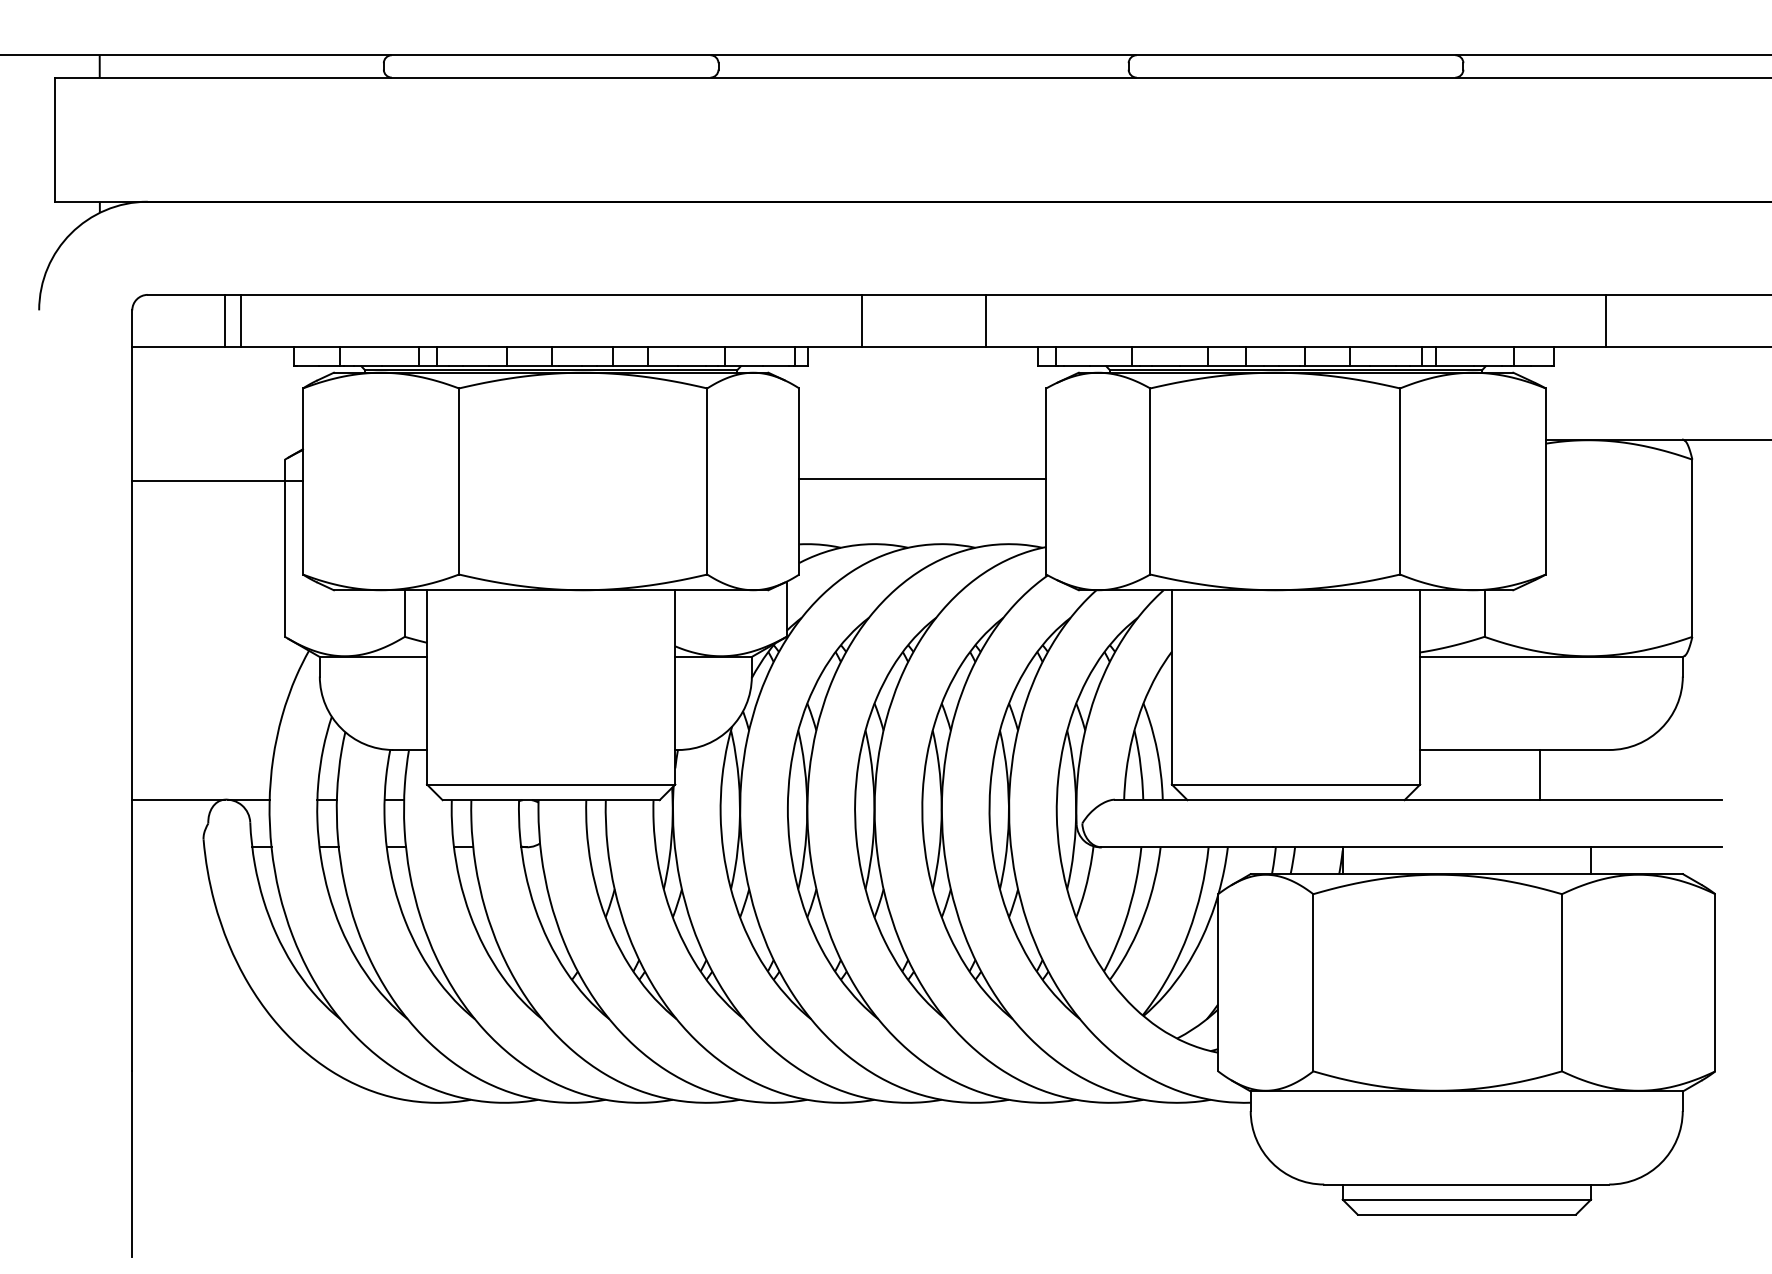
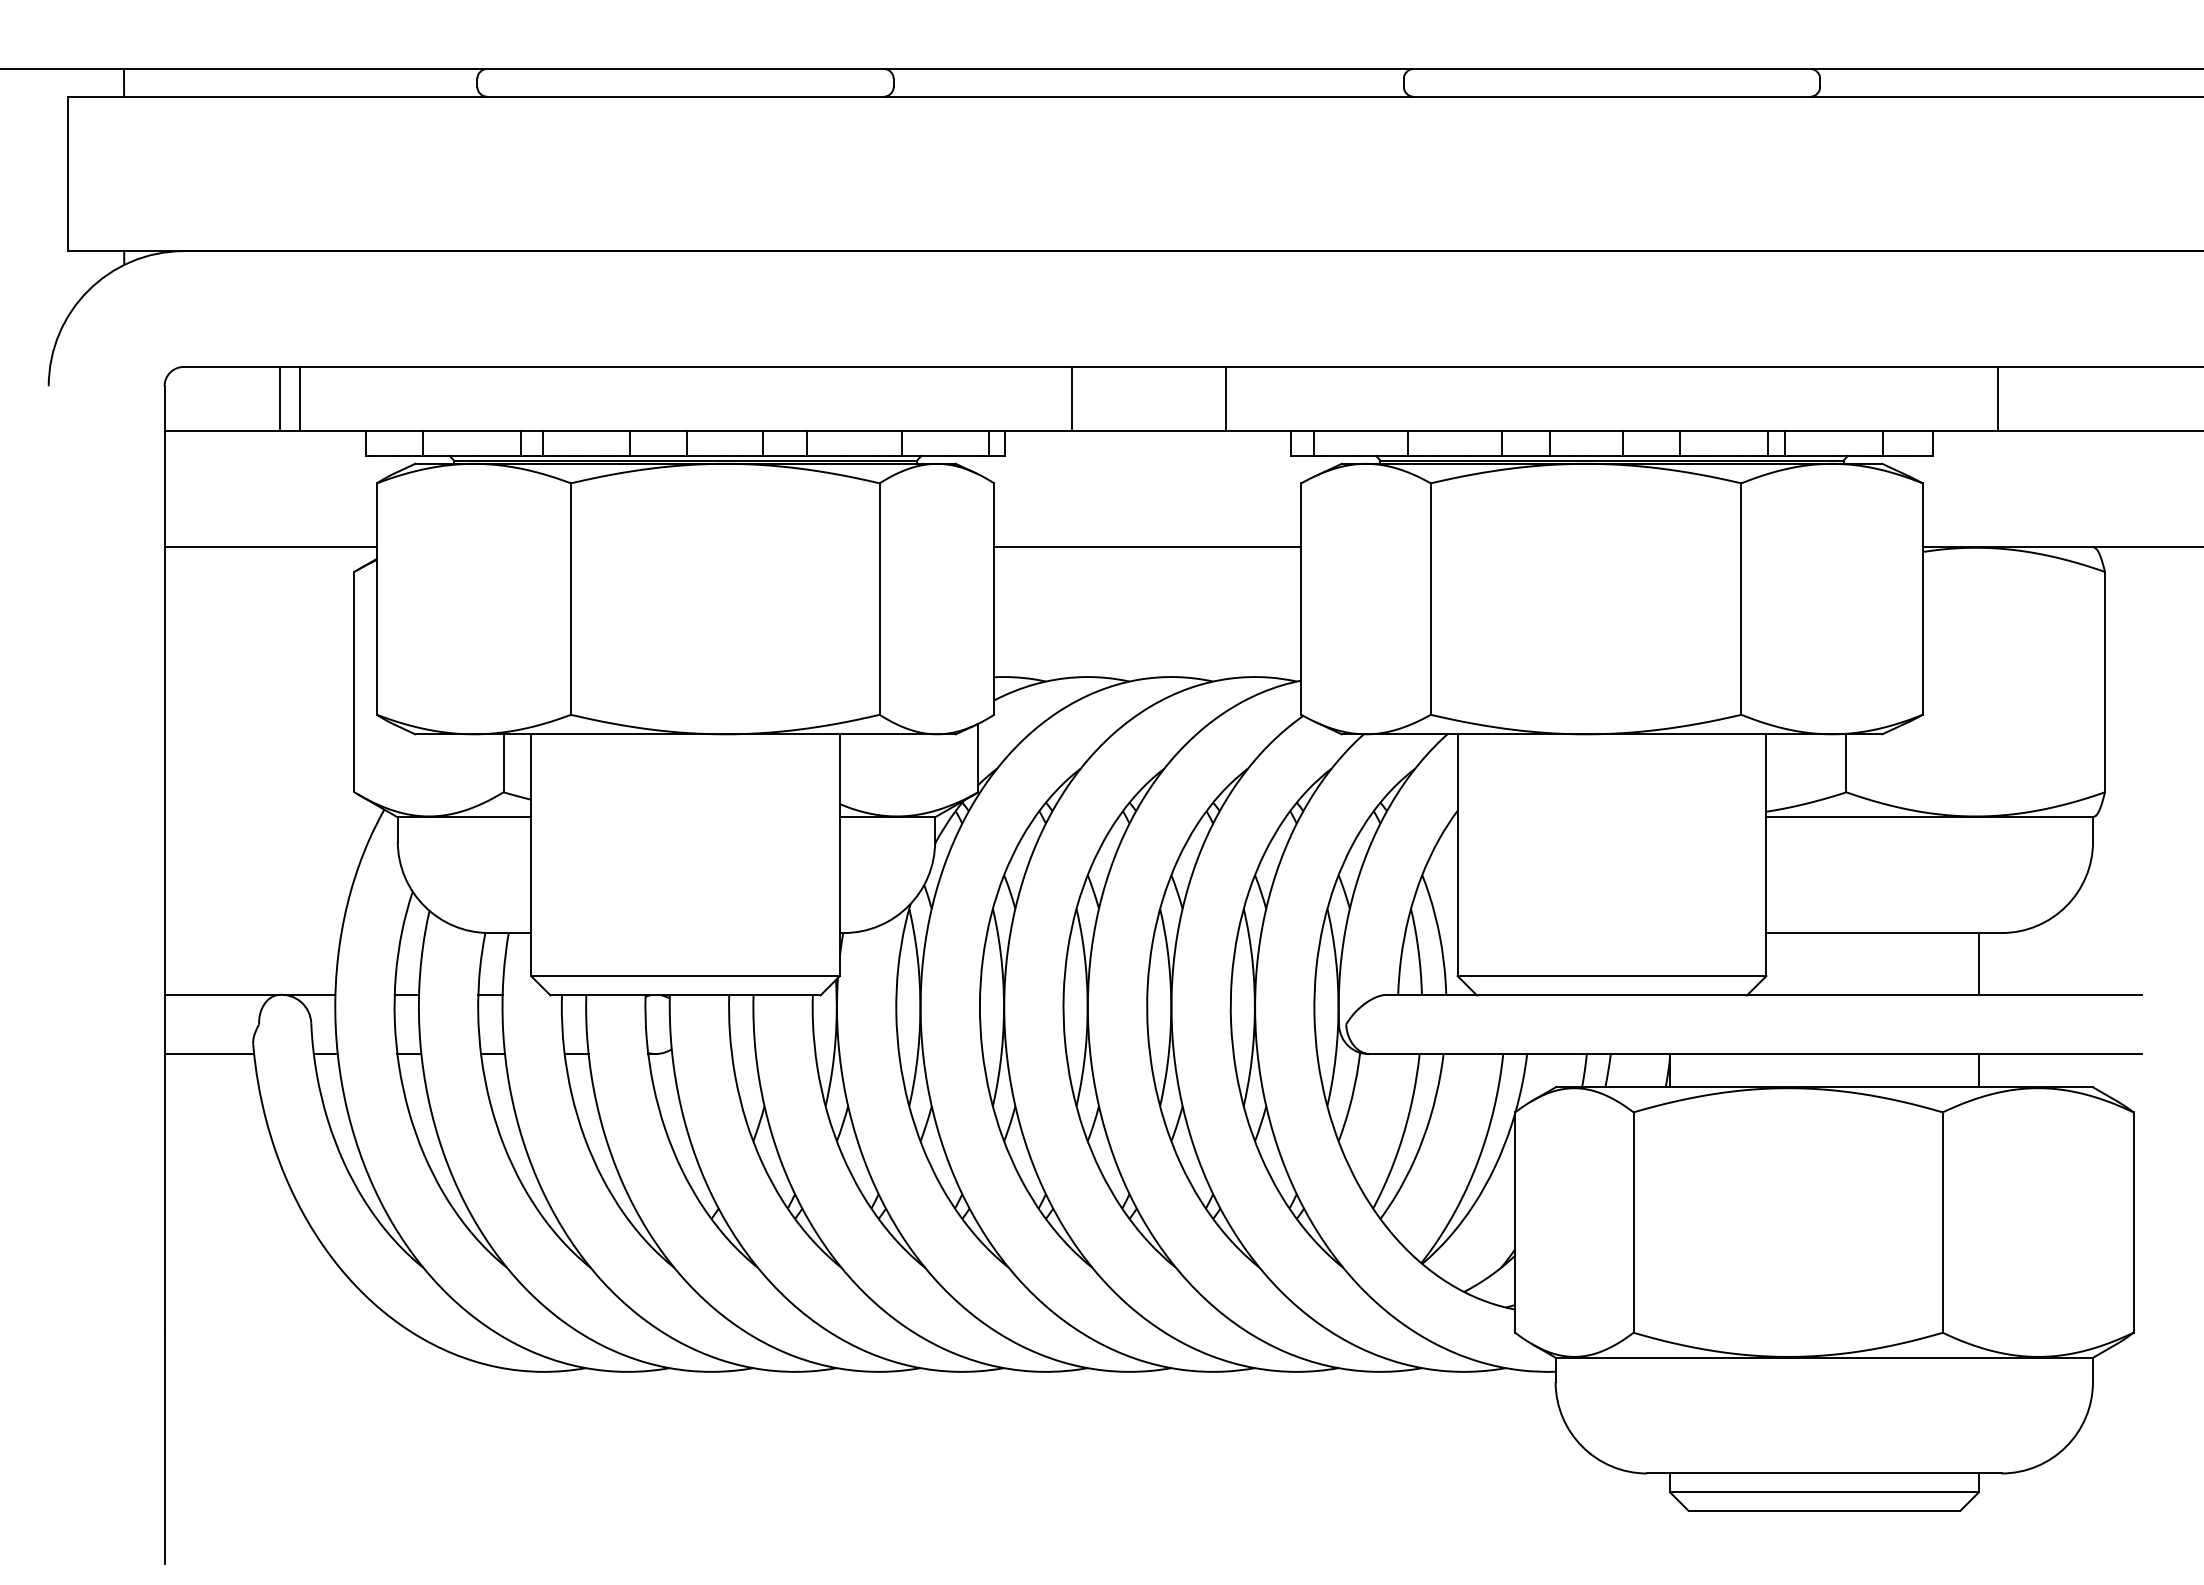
line: (922, 479) -> (1147, 547), moved
line: (217, 481) -> (270, 547), moved
line: (1539, 774) -> (1978, 963), moved
line: (168, 847) -> (209, 1054), added

